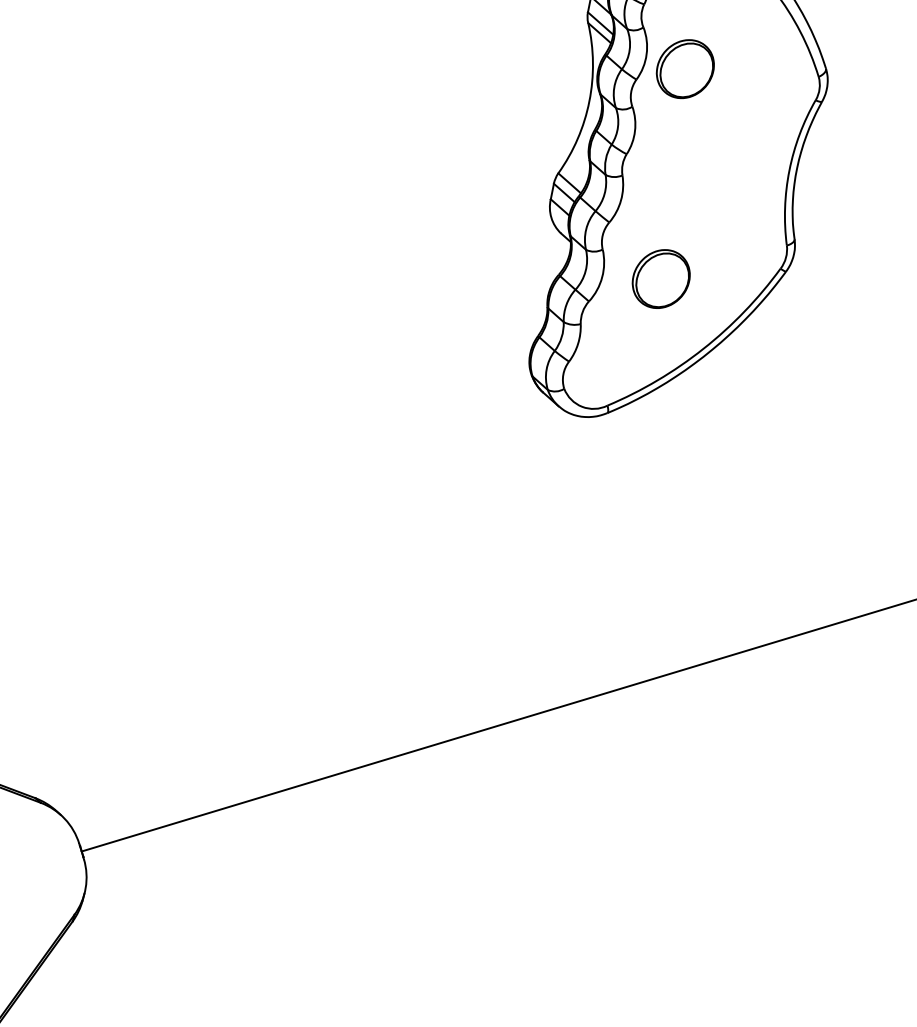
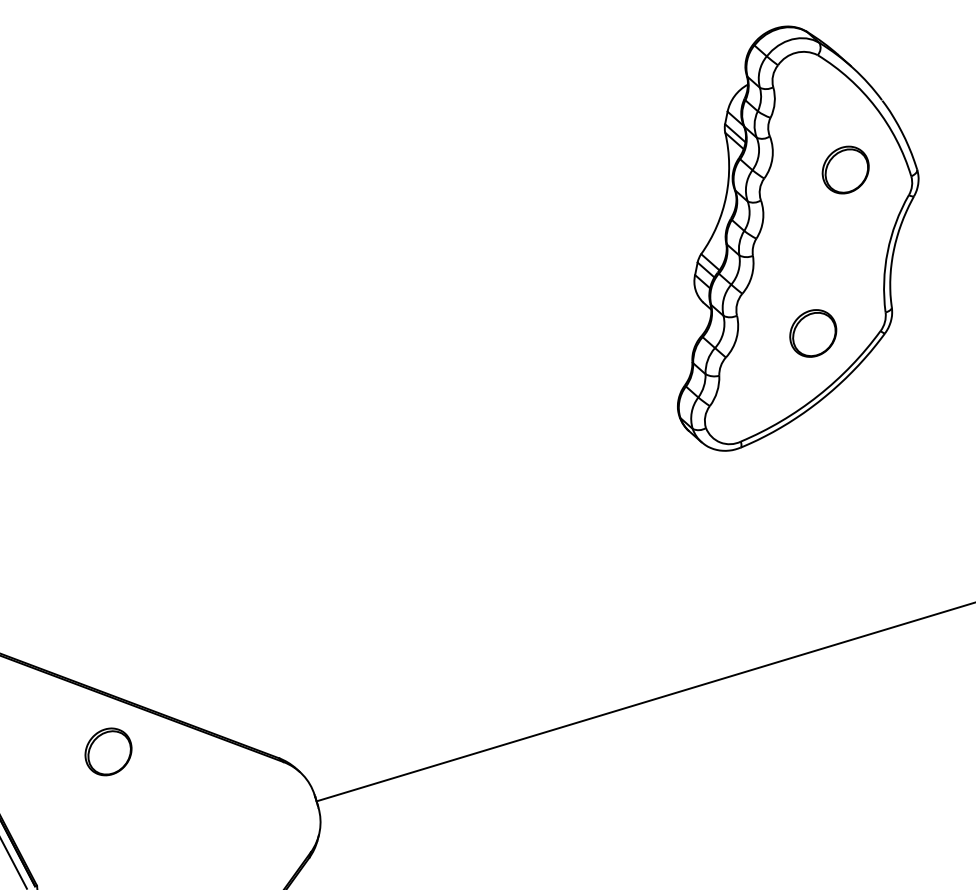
part: (685, 68) -> (845, 169), moved
part: (661, 279) -> (813, 333), moved

